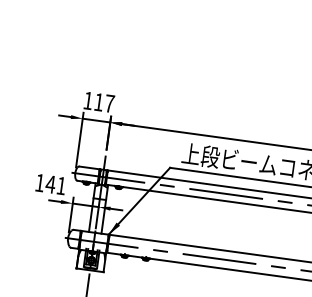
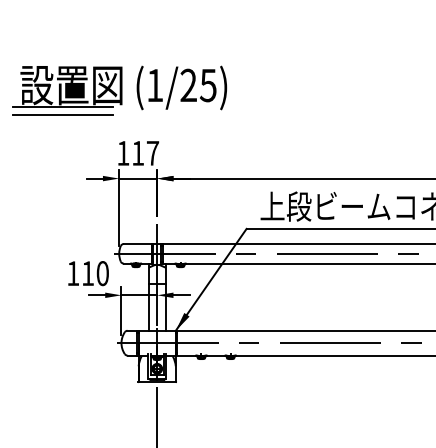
part: (91, 54) -> (119, 90), added
text: (55, 185) -> (94, 273), 141 -> 110

